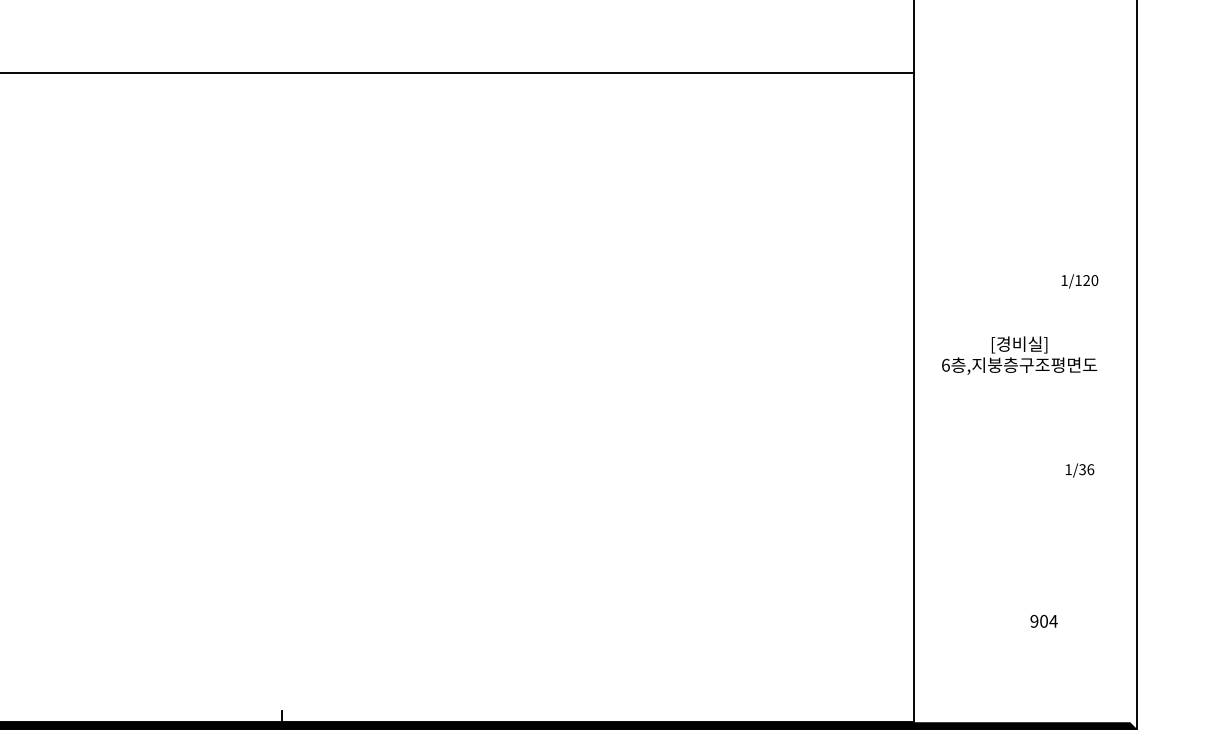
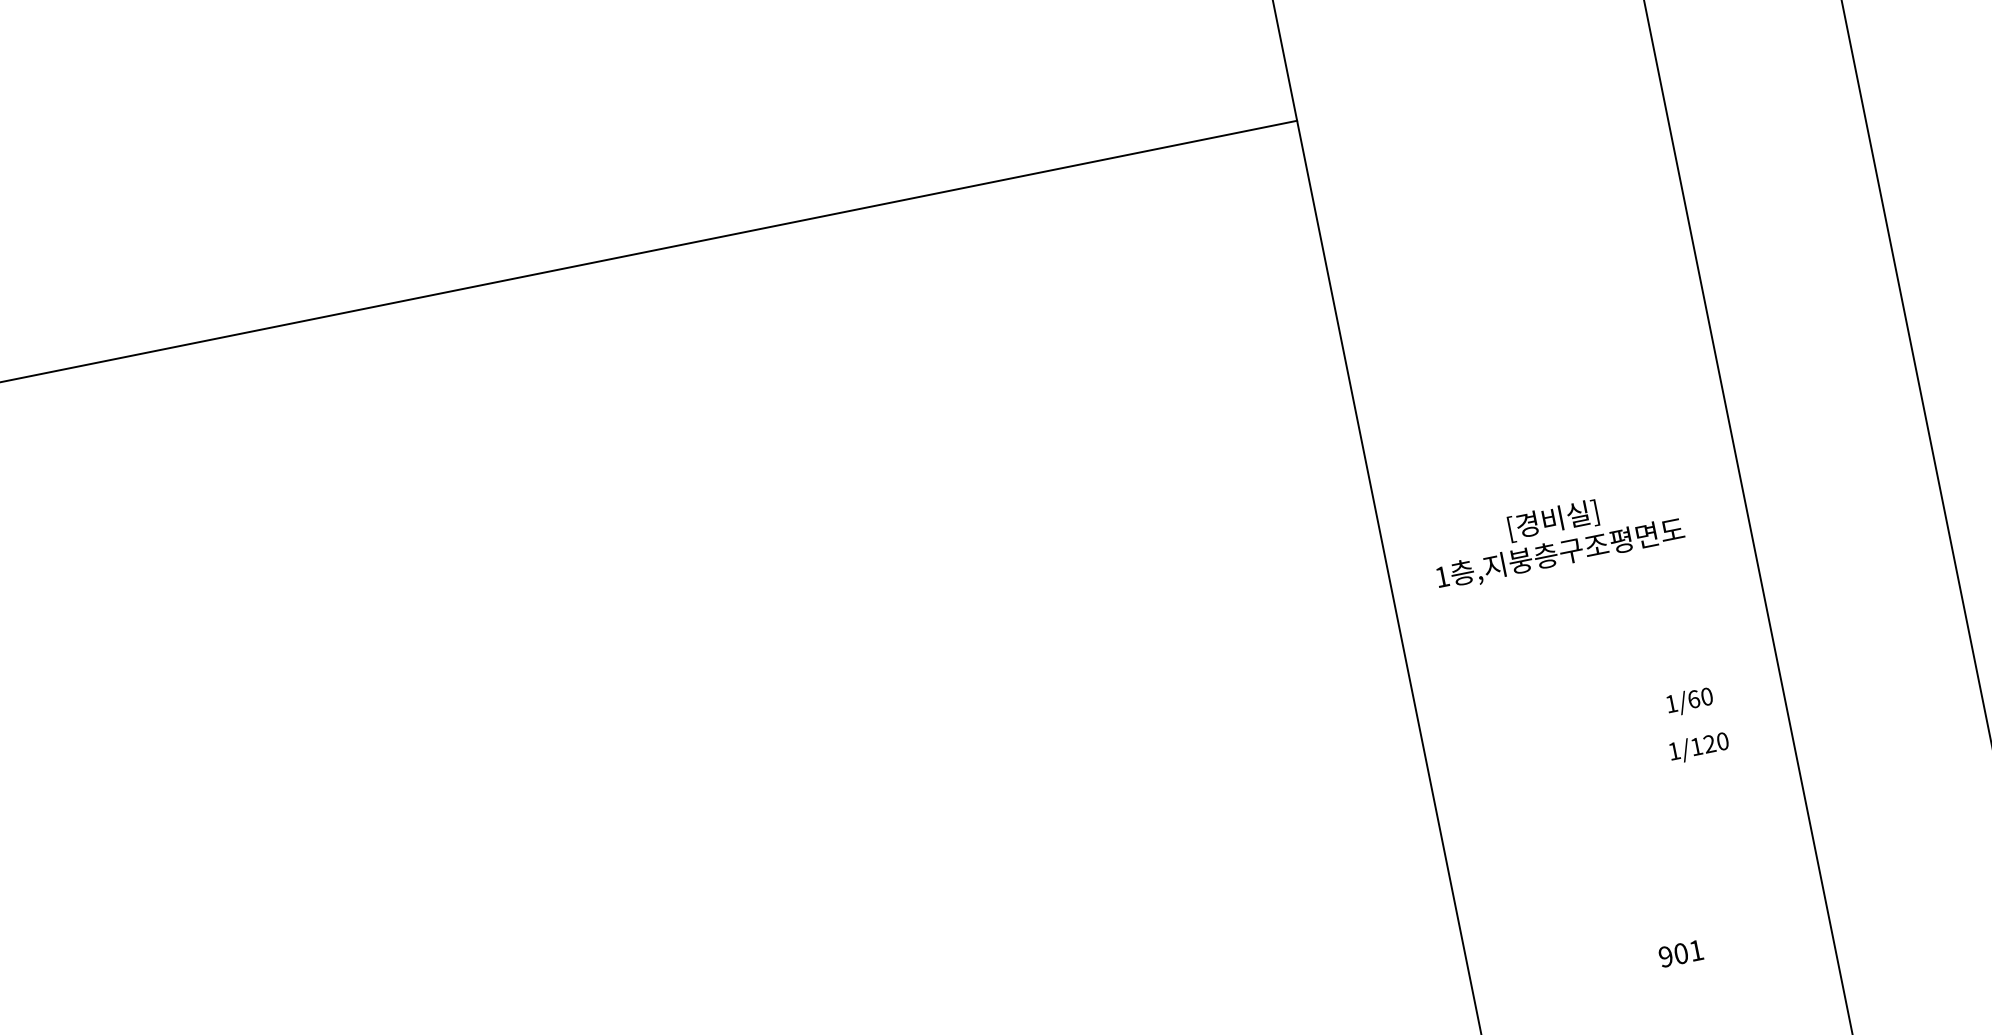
text: (1079, 281) -> (1698, 747), moved
text: (945, 364) -> (1441, 575), 6 -> 1
text: (1086, 469) -> (1700, 697), 1/36 -> 1/60
text: (1053, 621) -> (1696, 950), 904 -> 901

